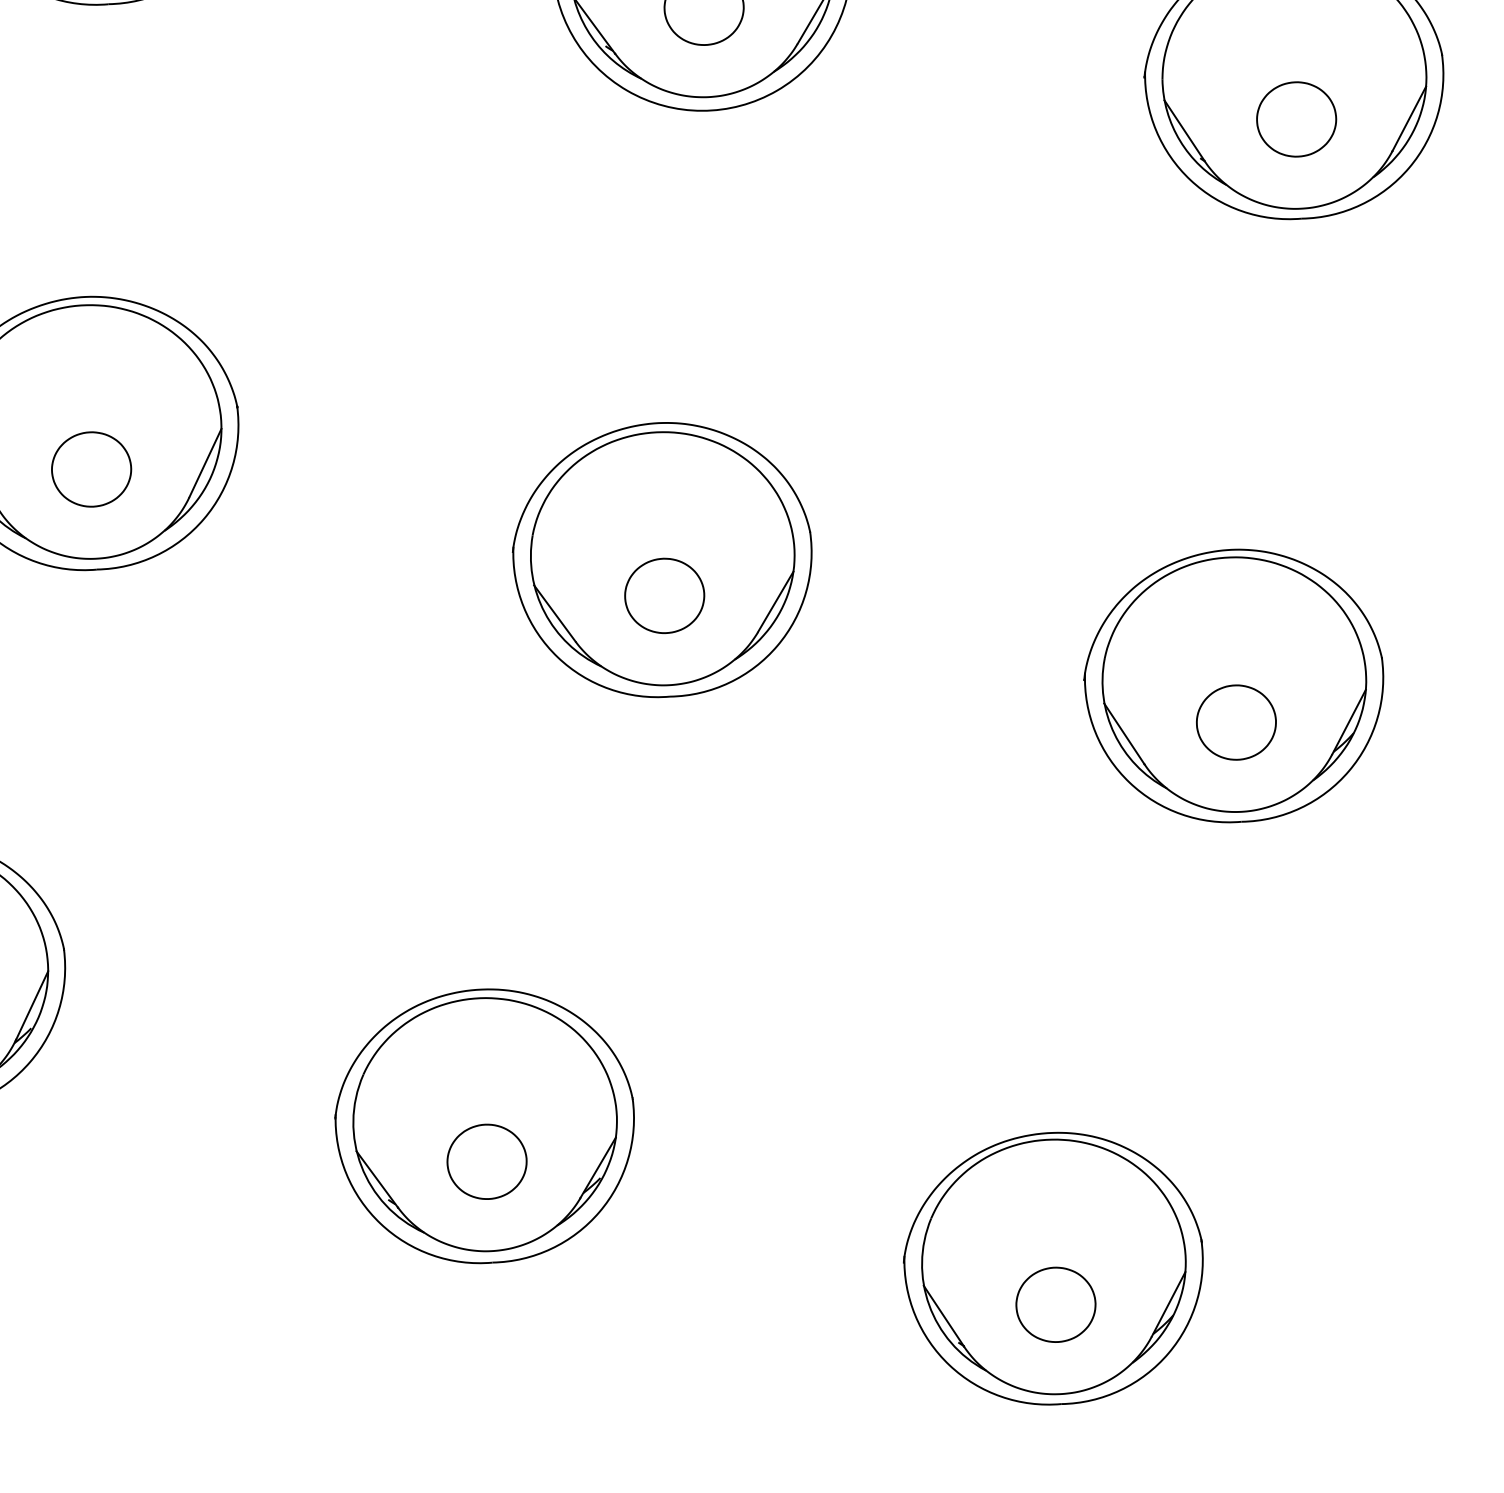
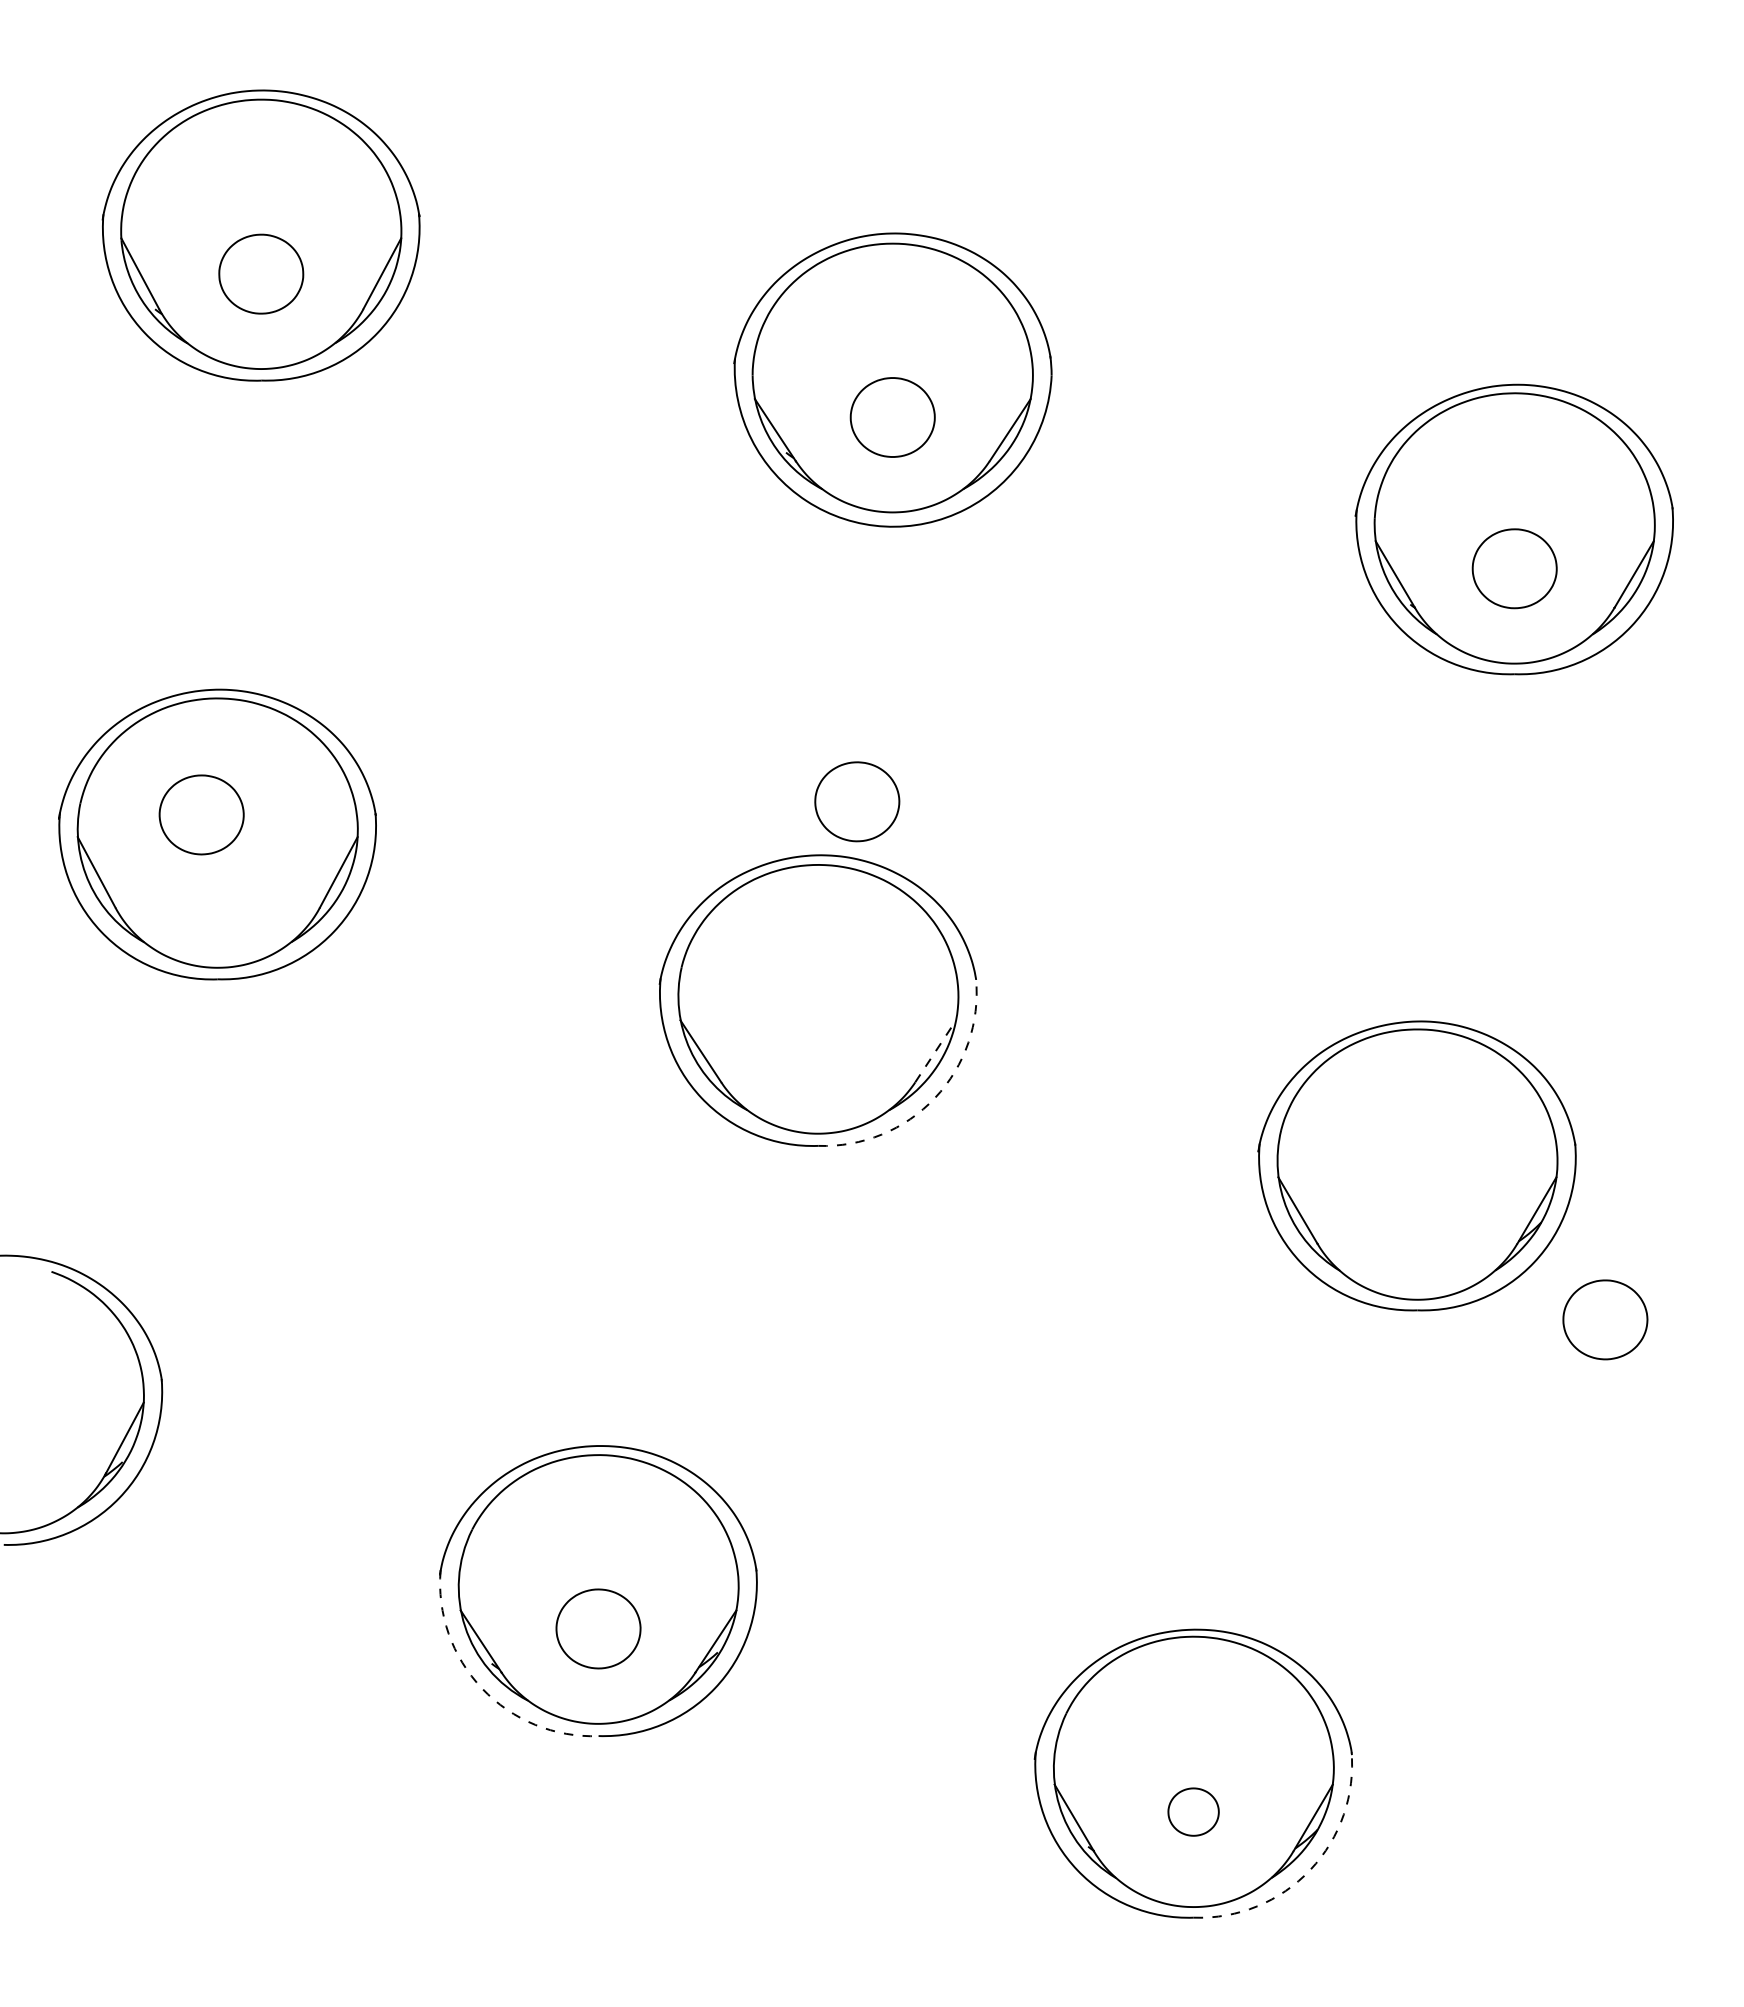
part: (91, 469) -> (201, 814), moved
part: (664, 595) -> (857, 801), moved
line: (775, 601) -> (935, 1050), solid -> dashed
arc: (777, 645) -> (935, 1097), solid -> dashed
part: (1236, 722) -> (1605, 1319), moved
arc: (380, 1223) -> (482, 1688), solid -> dashed
part: (1055, 1304) -> (1193, 1811), size x0.6
arc: (1168, 1353) -> (1310, 1869), solid -> dashed

